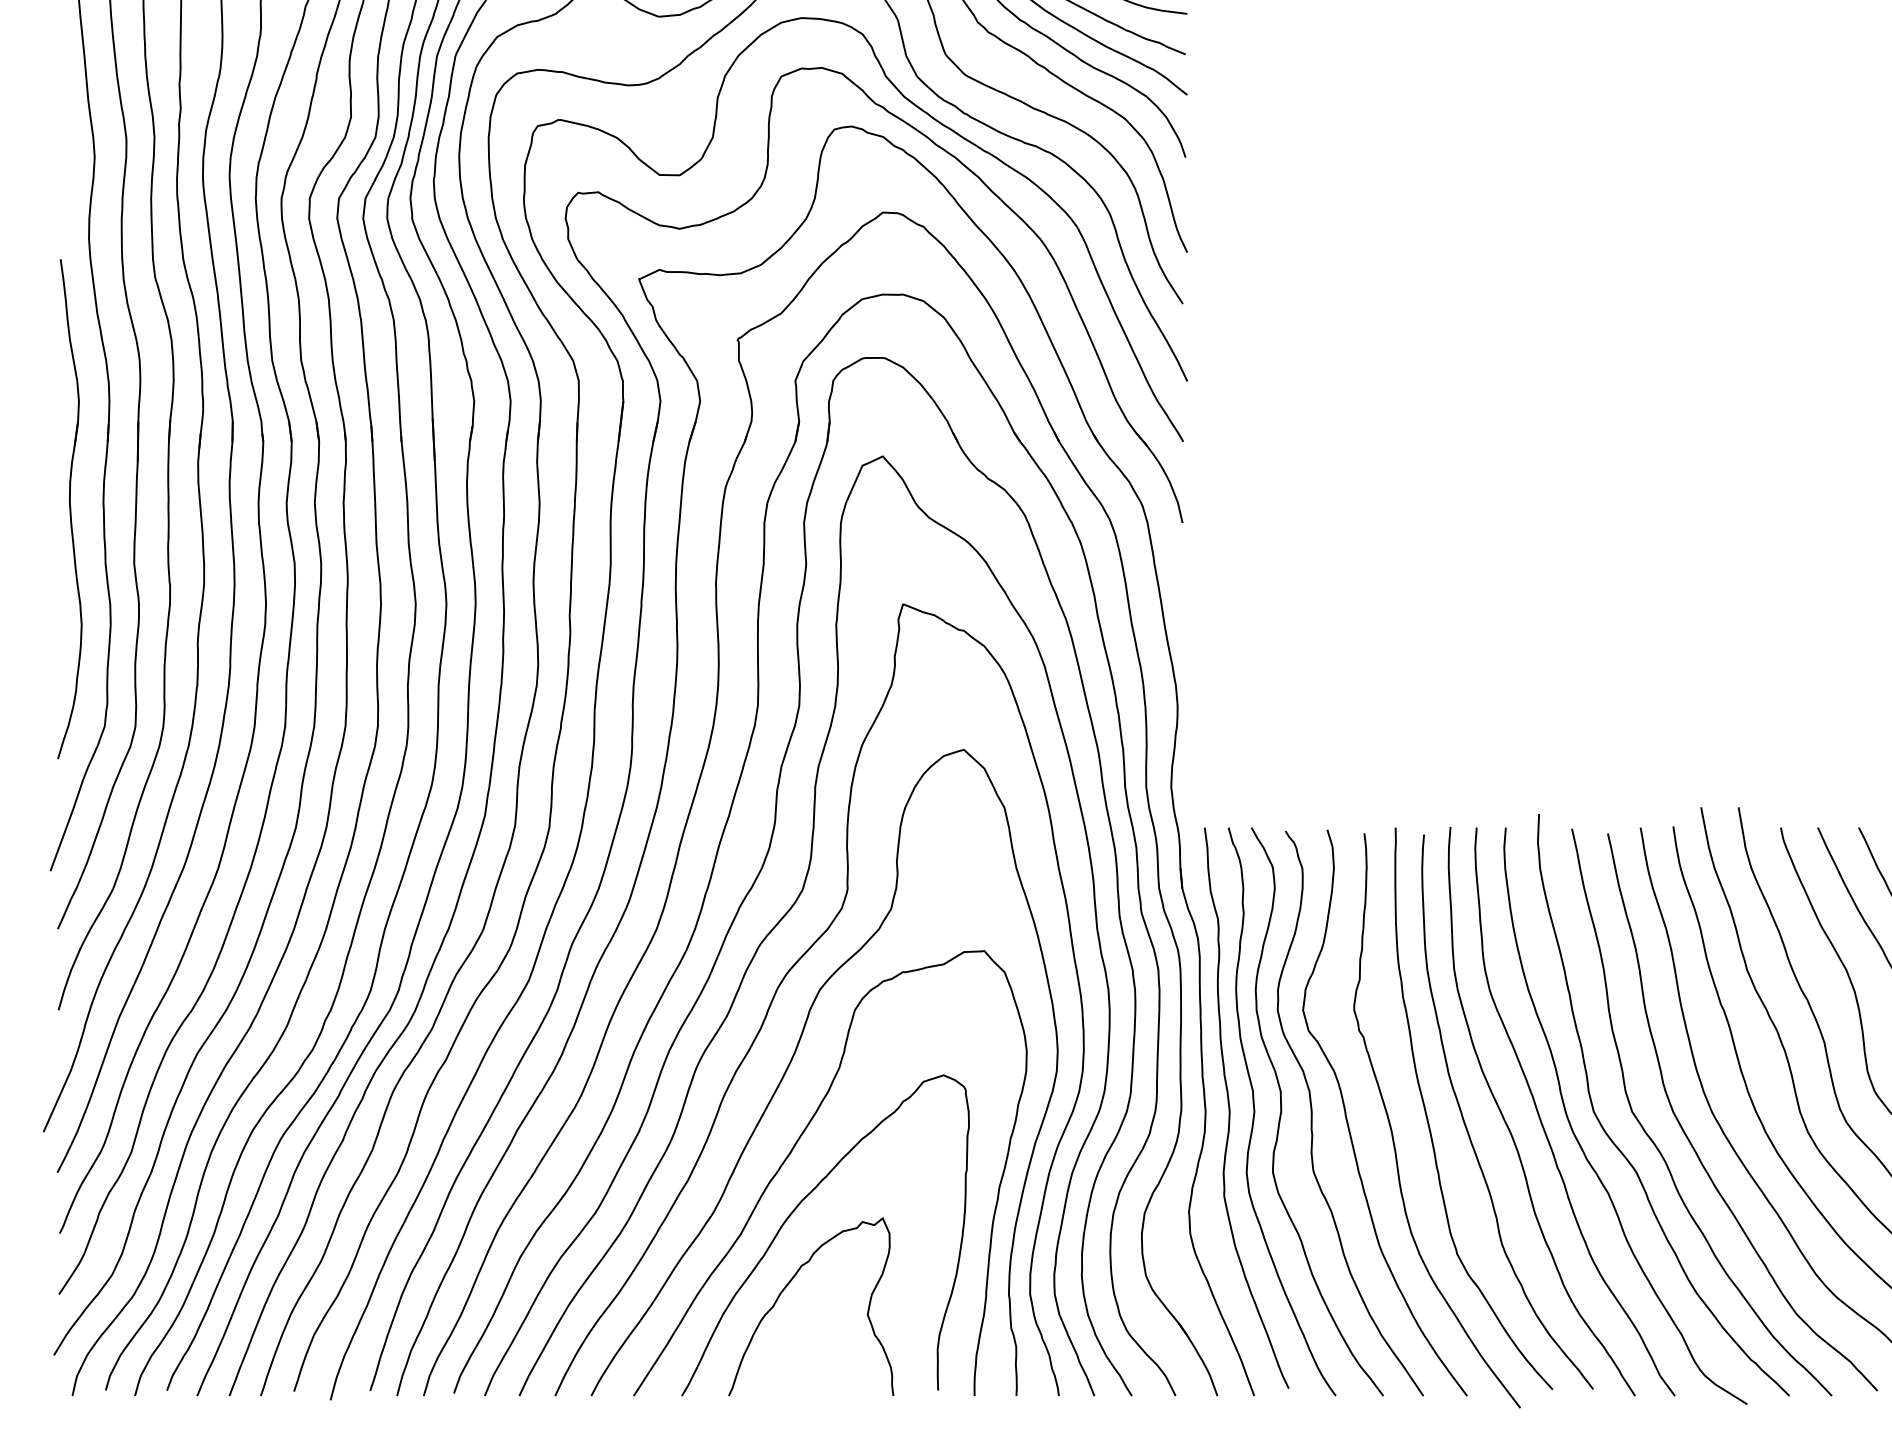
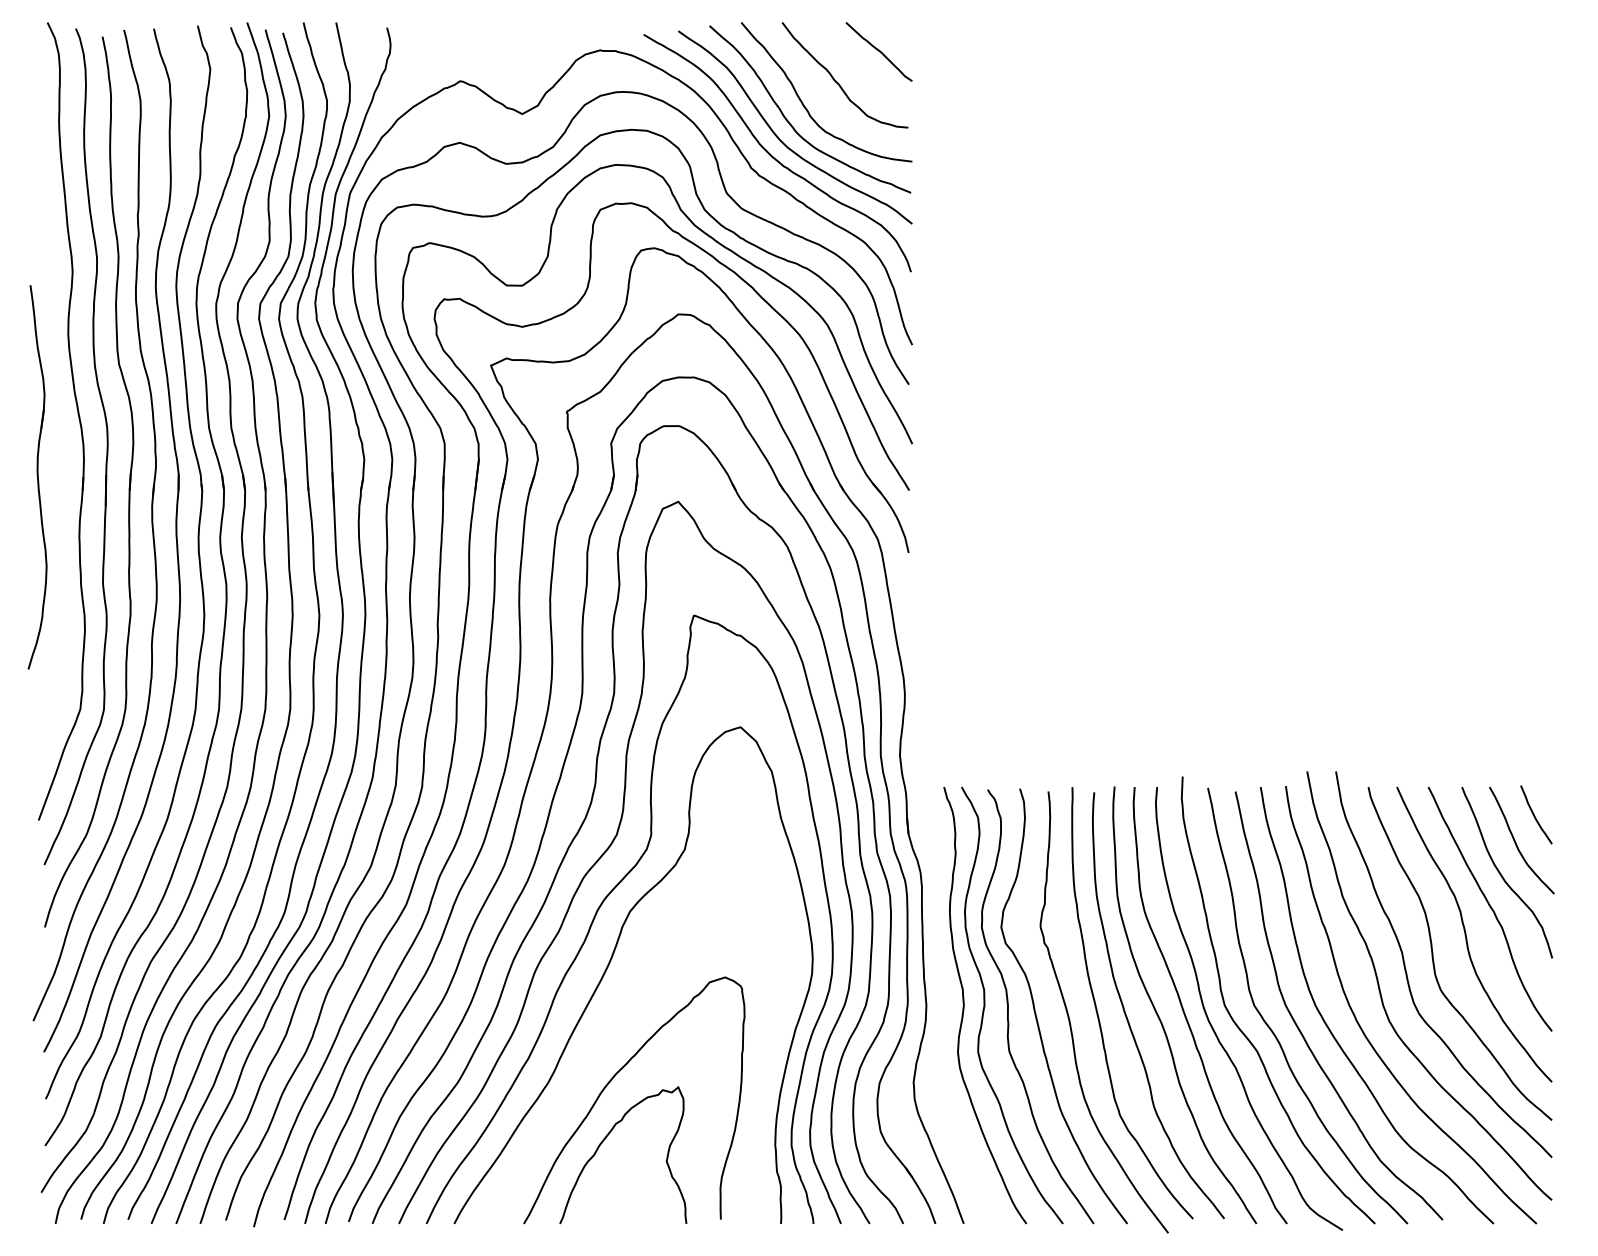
part: (69, 509) -> (37, 477), moved
curve: (1230, 1107) -> (945, 1002), removed
curve: (791, 1153) -> (608, 1037), removed

